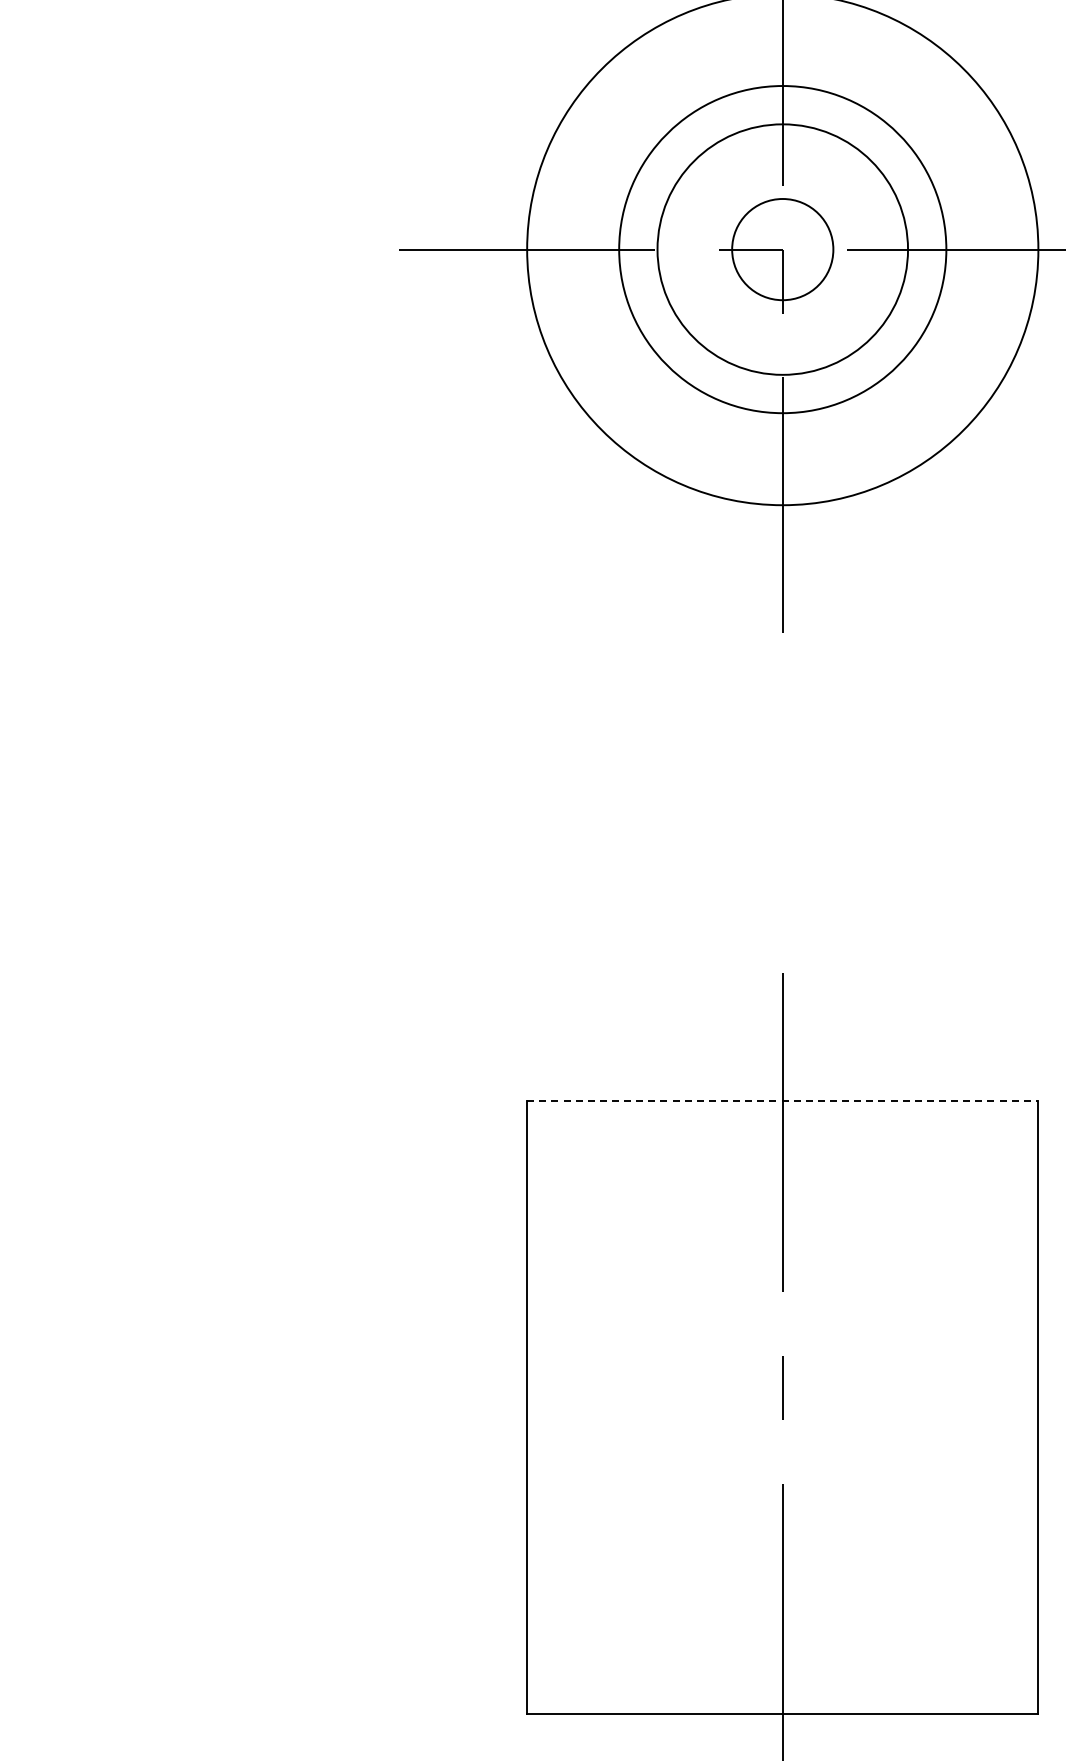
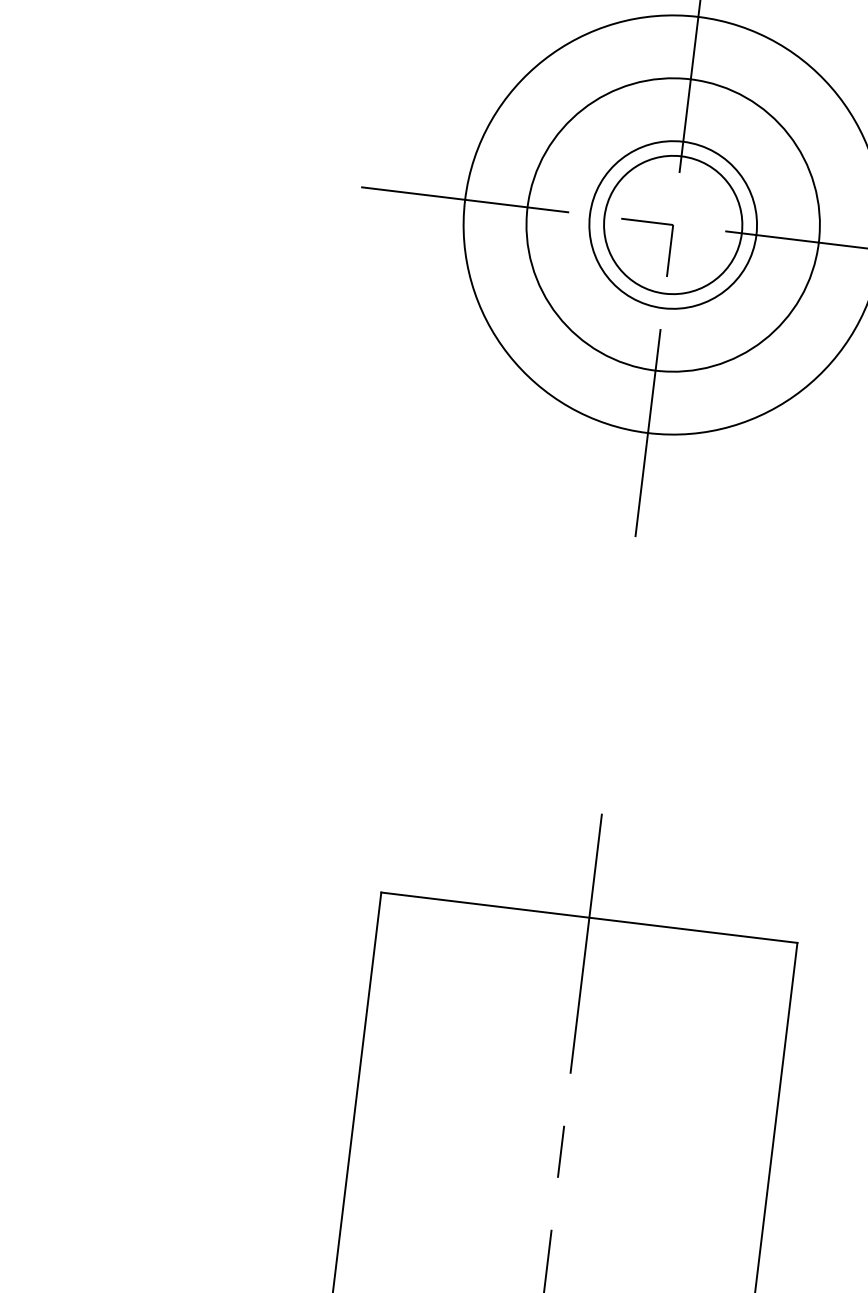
circle: (782, 249) -> (672, 224), size x0.62
circle: (782, 249) -> (672, 224), size x1.43
circle: (782, 249) -> (672, 224), size x1.67
line: (782, 1100) -> (589, 917), dashed -> solid

